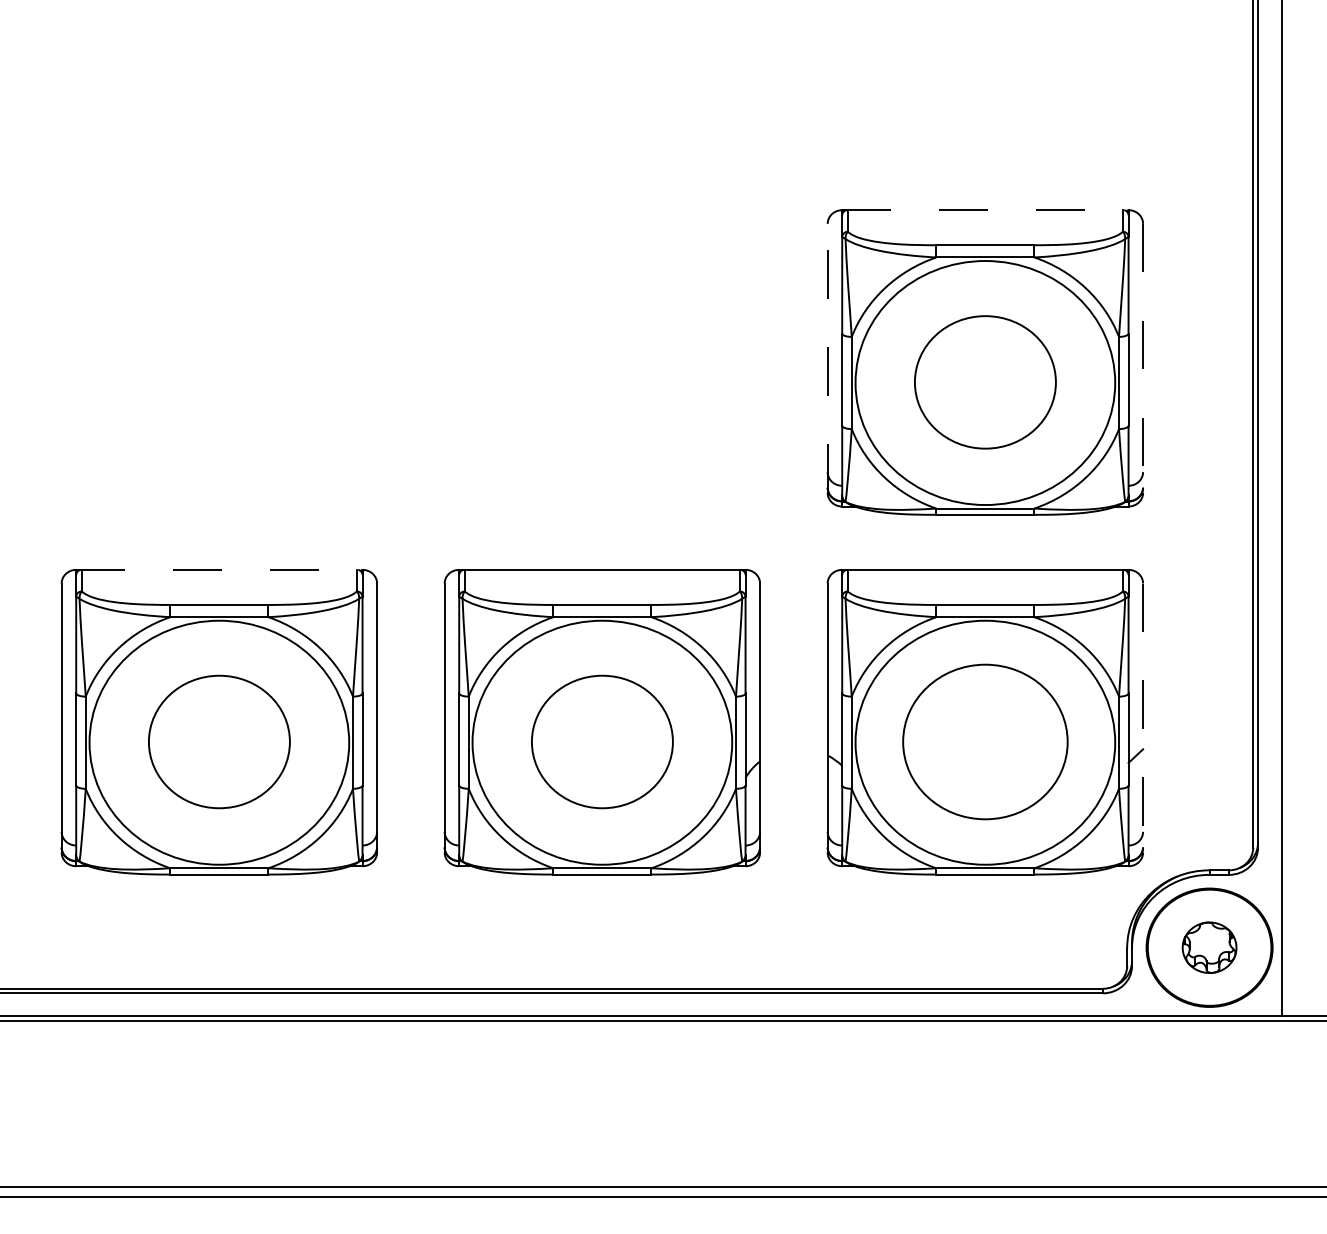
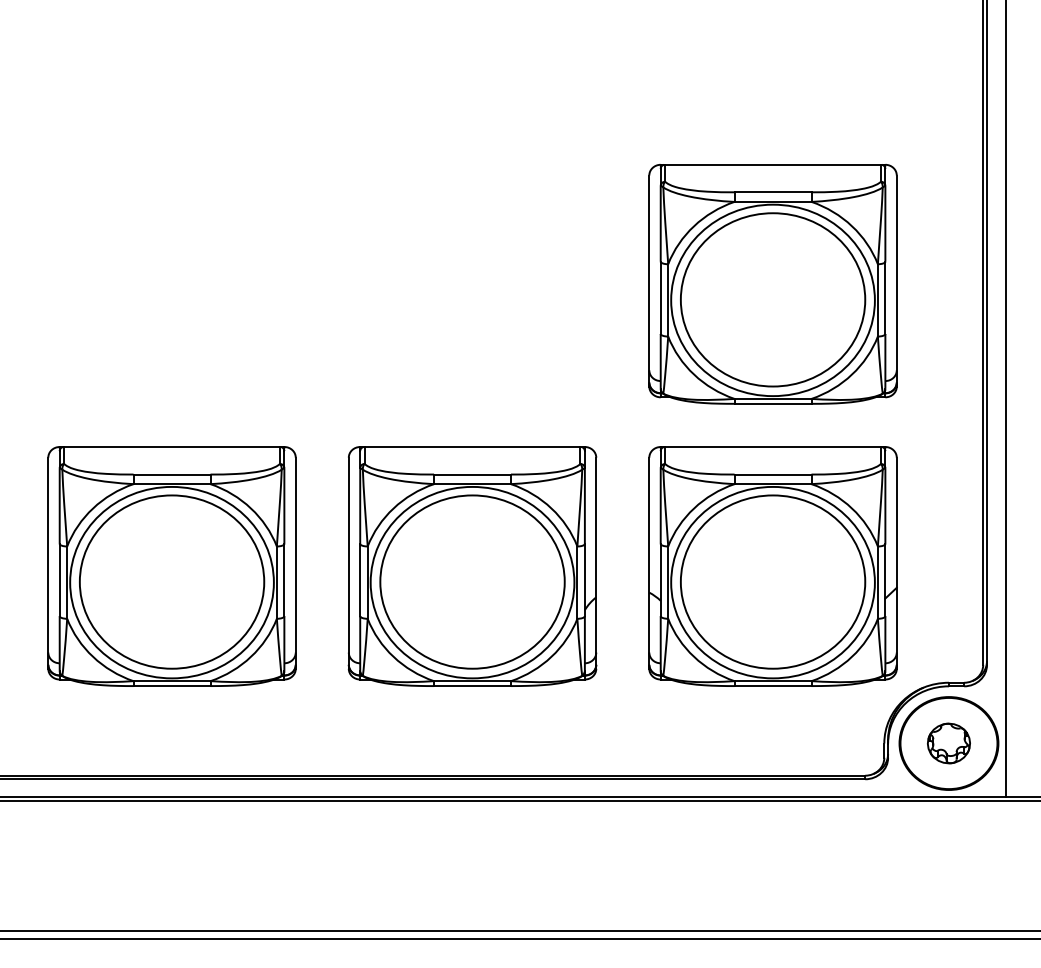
line: (985, 210) -> (773, 165), dashed -> solid
line: (827, 358) -> (649, 281), dashed -> solid
line: (1143, 358) -> (897, 281), dashed -> solid
part: (985, 382) -> (773, 300), size x1.67
line: (219, 569) -> (172, 446), dashed -> solid
line: (1143, 718) -> (897, 563), dashed -> solid
part: (219, 741) -> (172, 581), size x1.67
part: (602, 741) -> (472, 581), size x1.67
part: (985, 741) -> (773, 581), size x1.43

